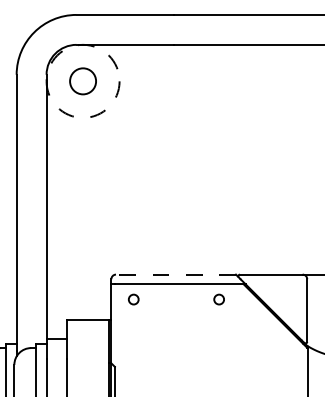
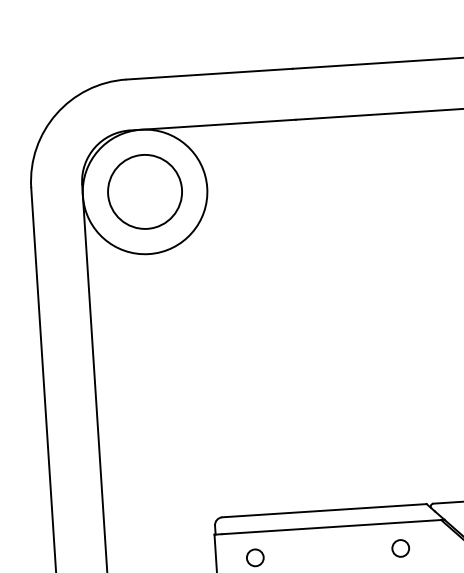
circle: (82, 80) -> (143, 190), dashed -> solid
circle: (82, 81) -> (144, 192), size x1.67
line: (176, 274) -> (325, 510), dashed -> solid

